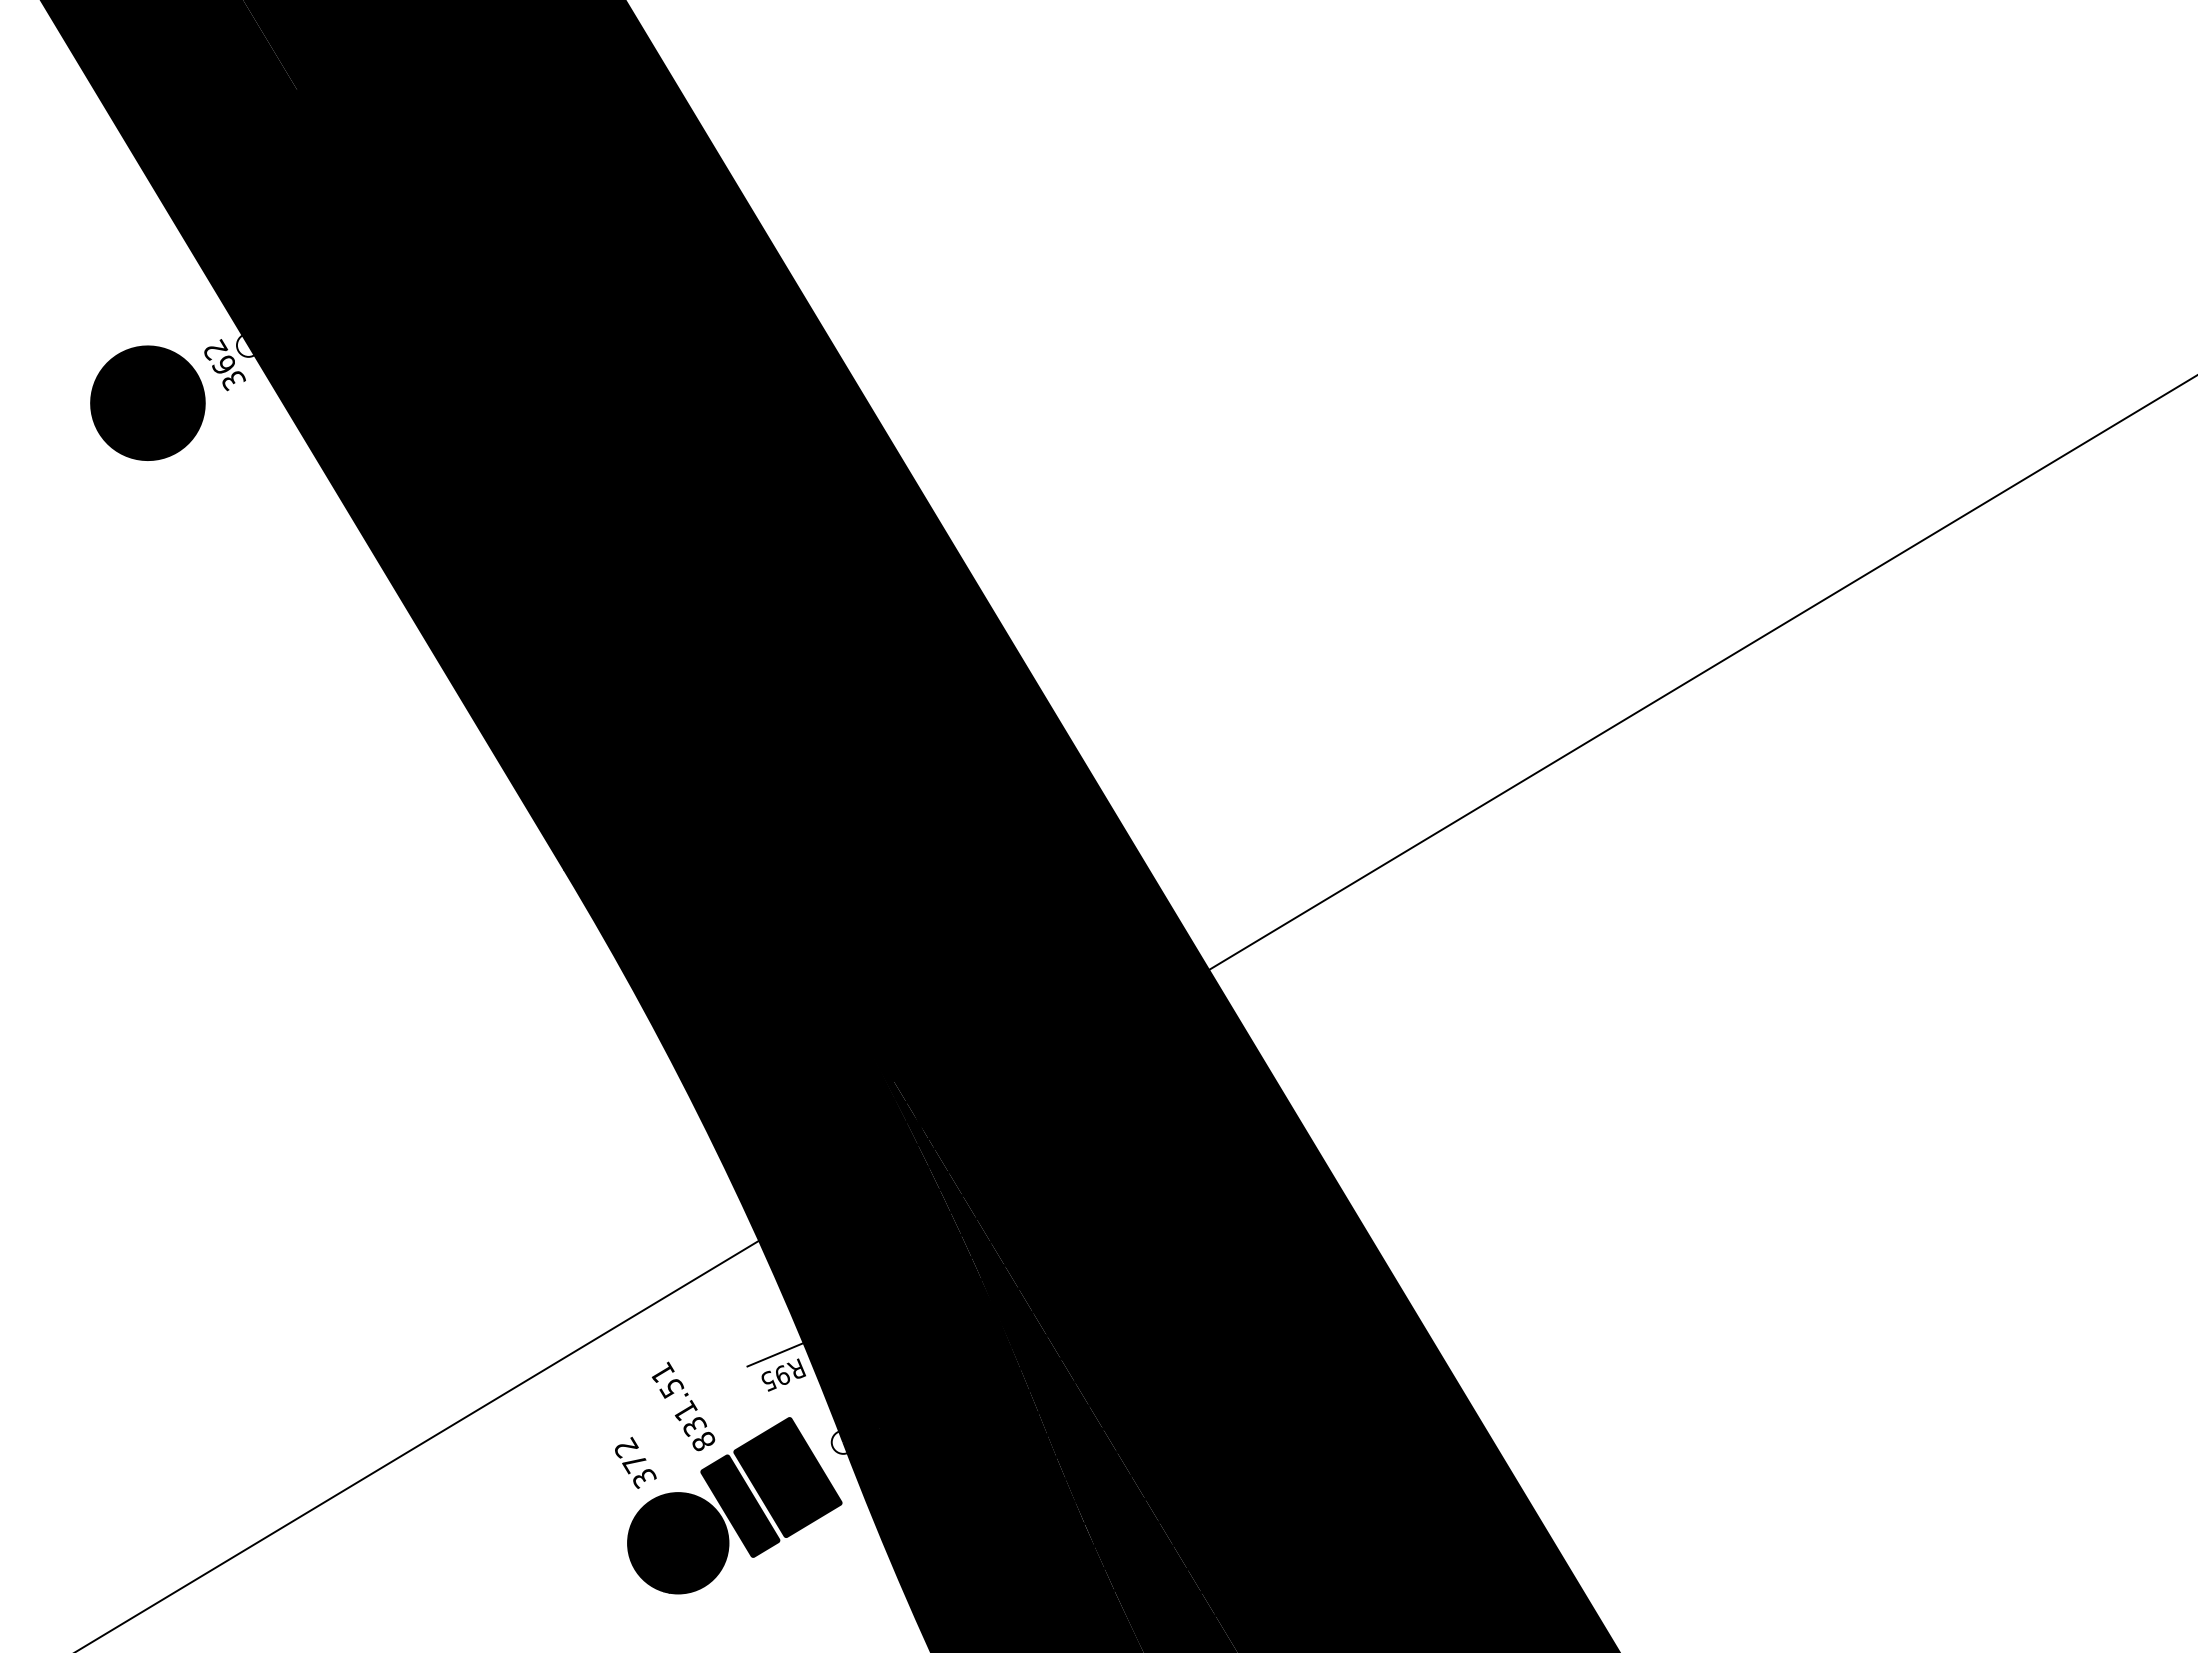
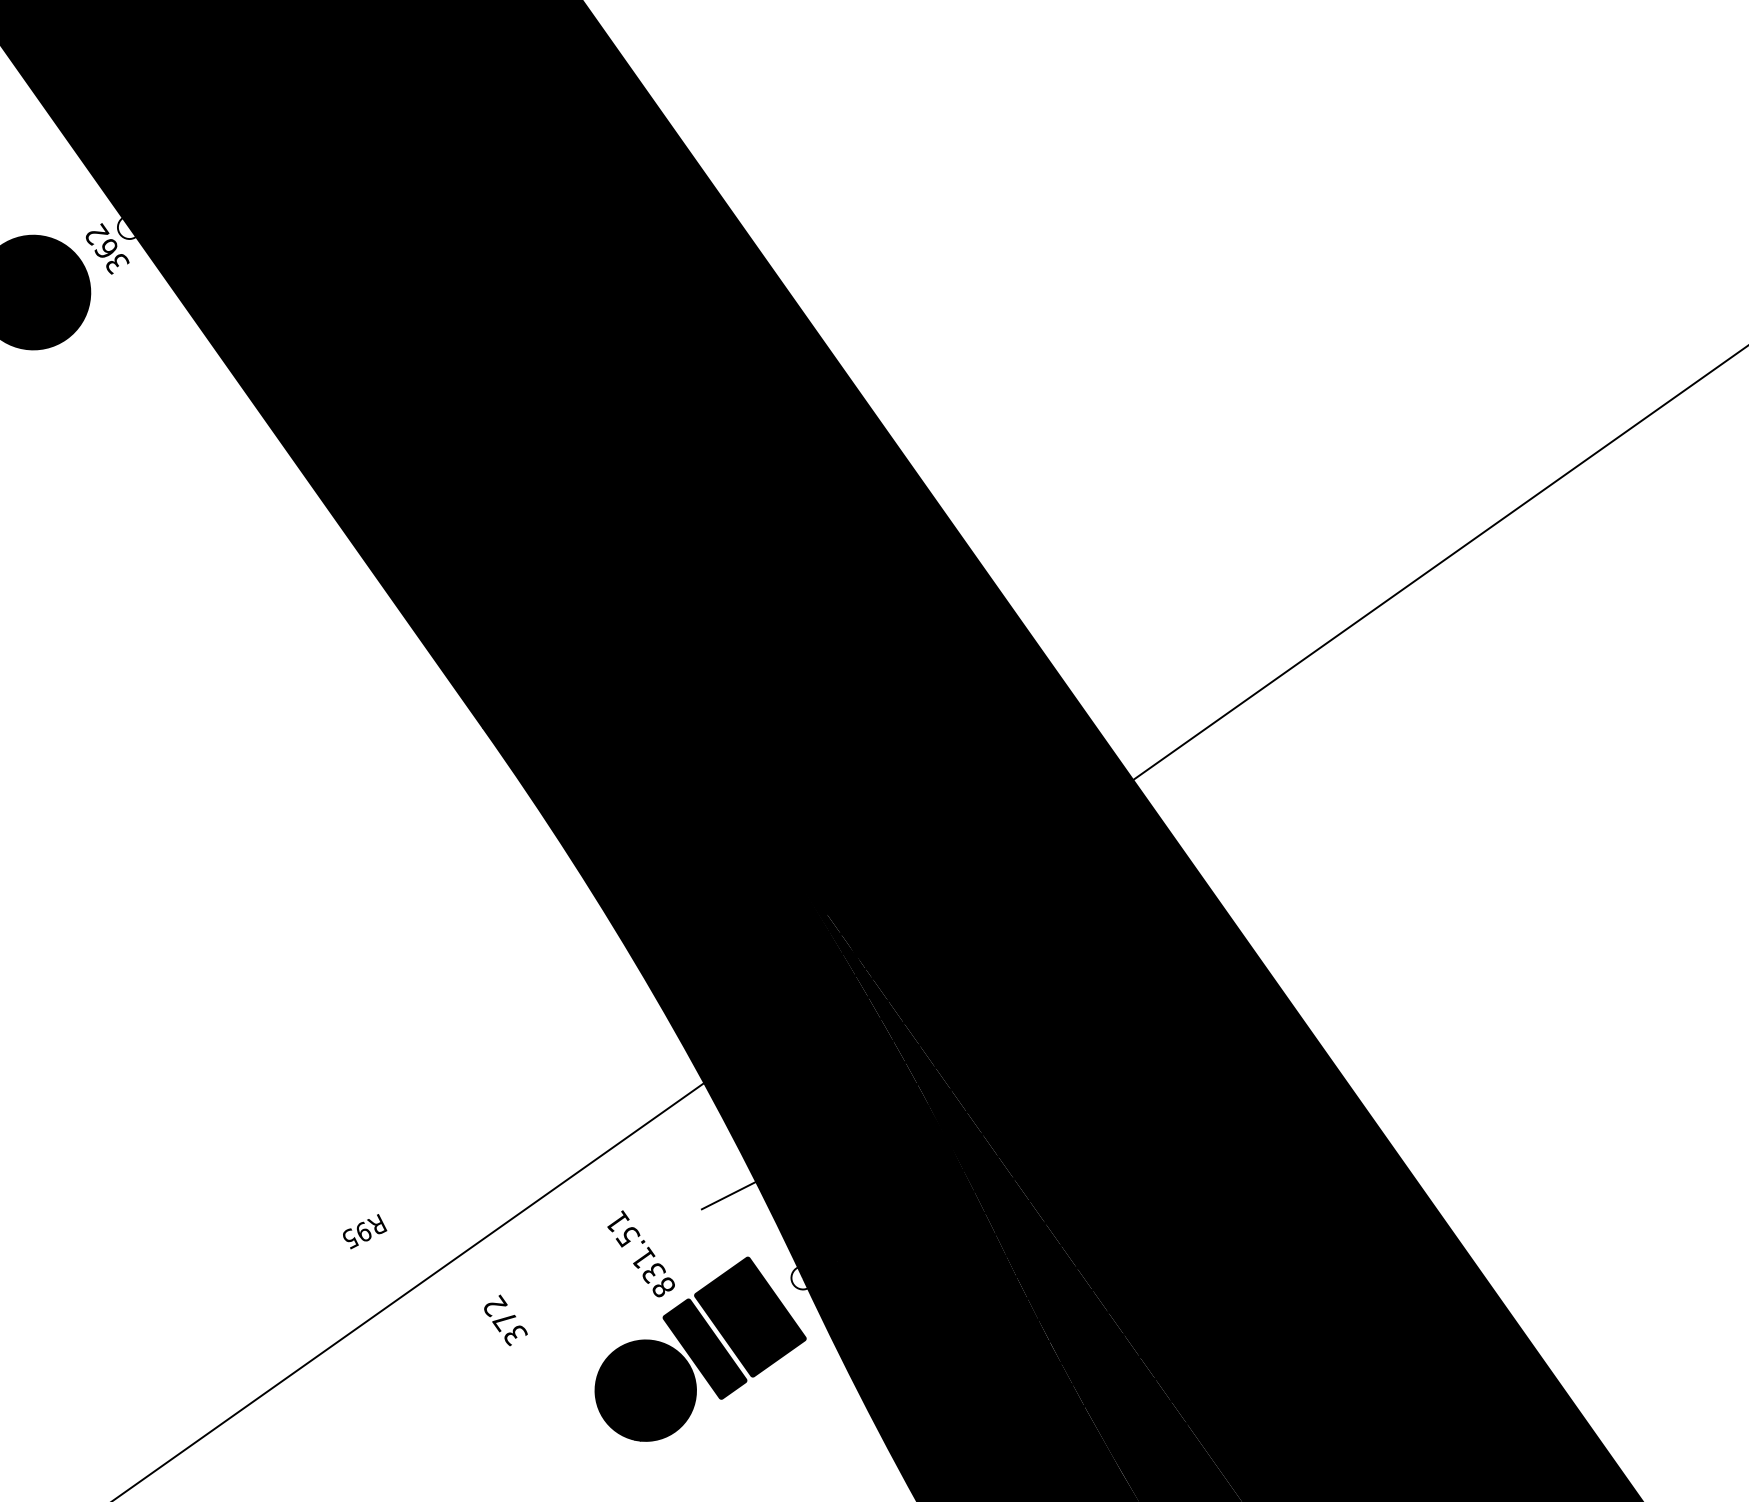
text: (783, 1374) -> (364, 1231), moved
text: (635, 1462) -> (505, 1319), moved

